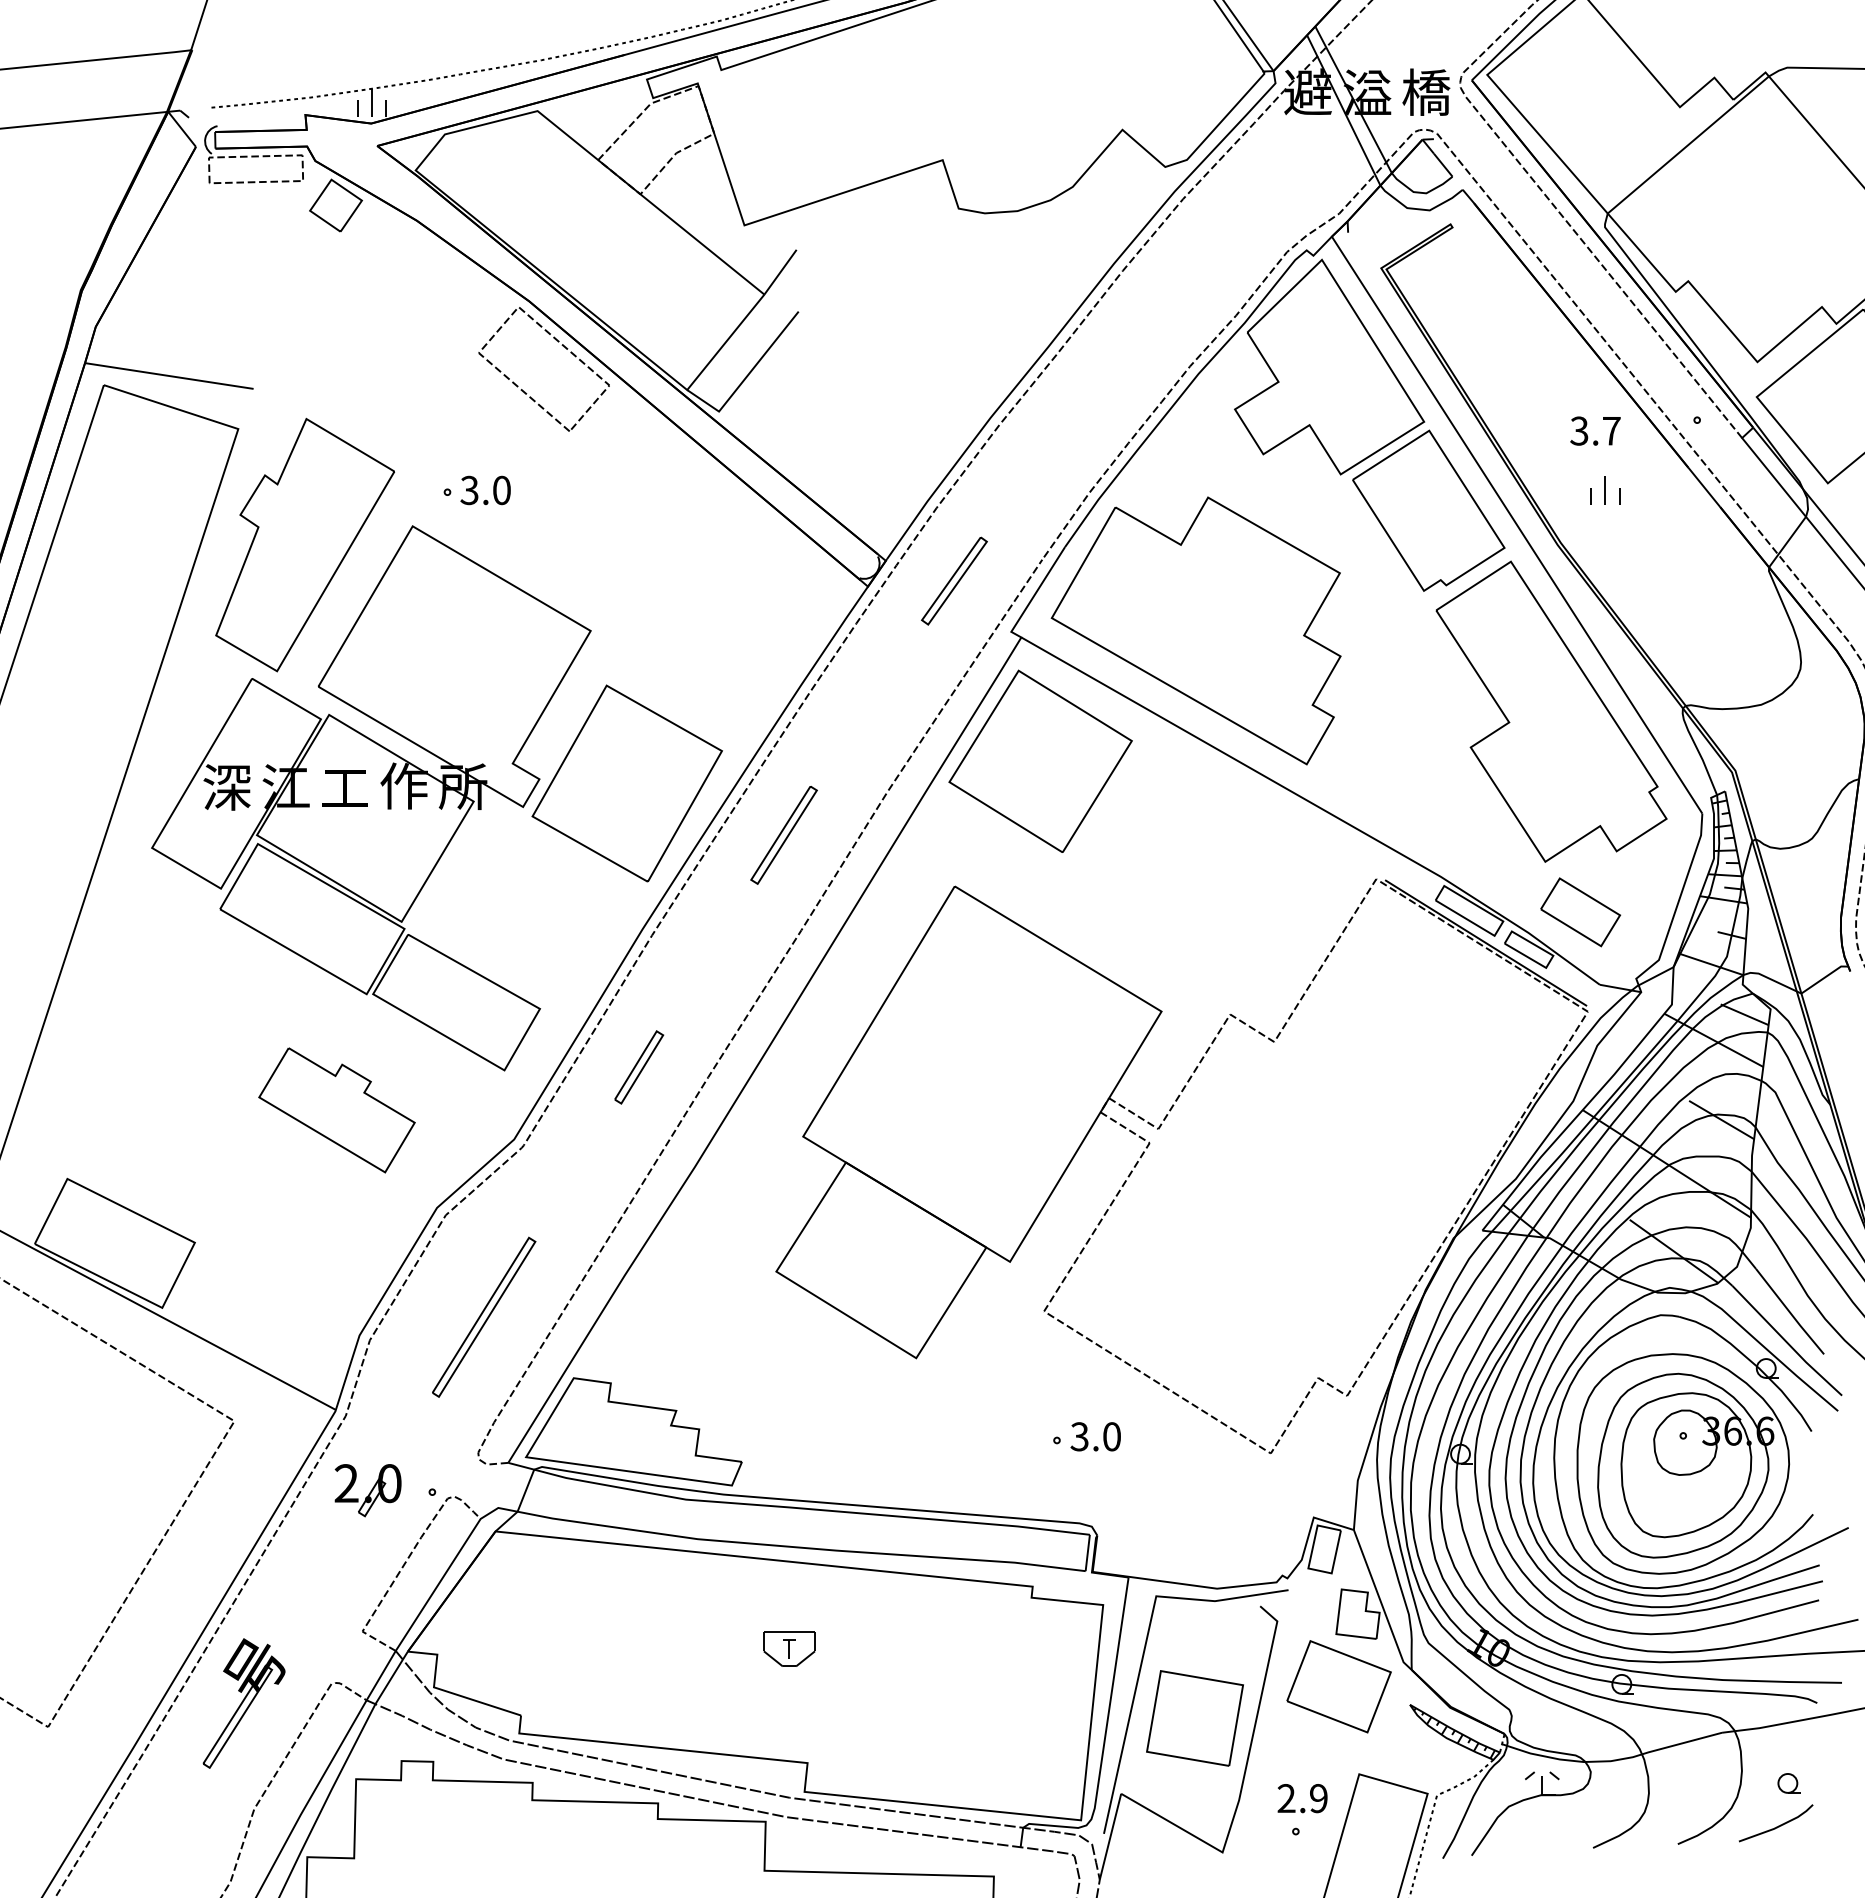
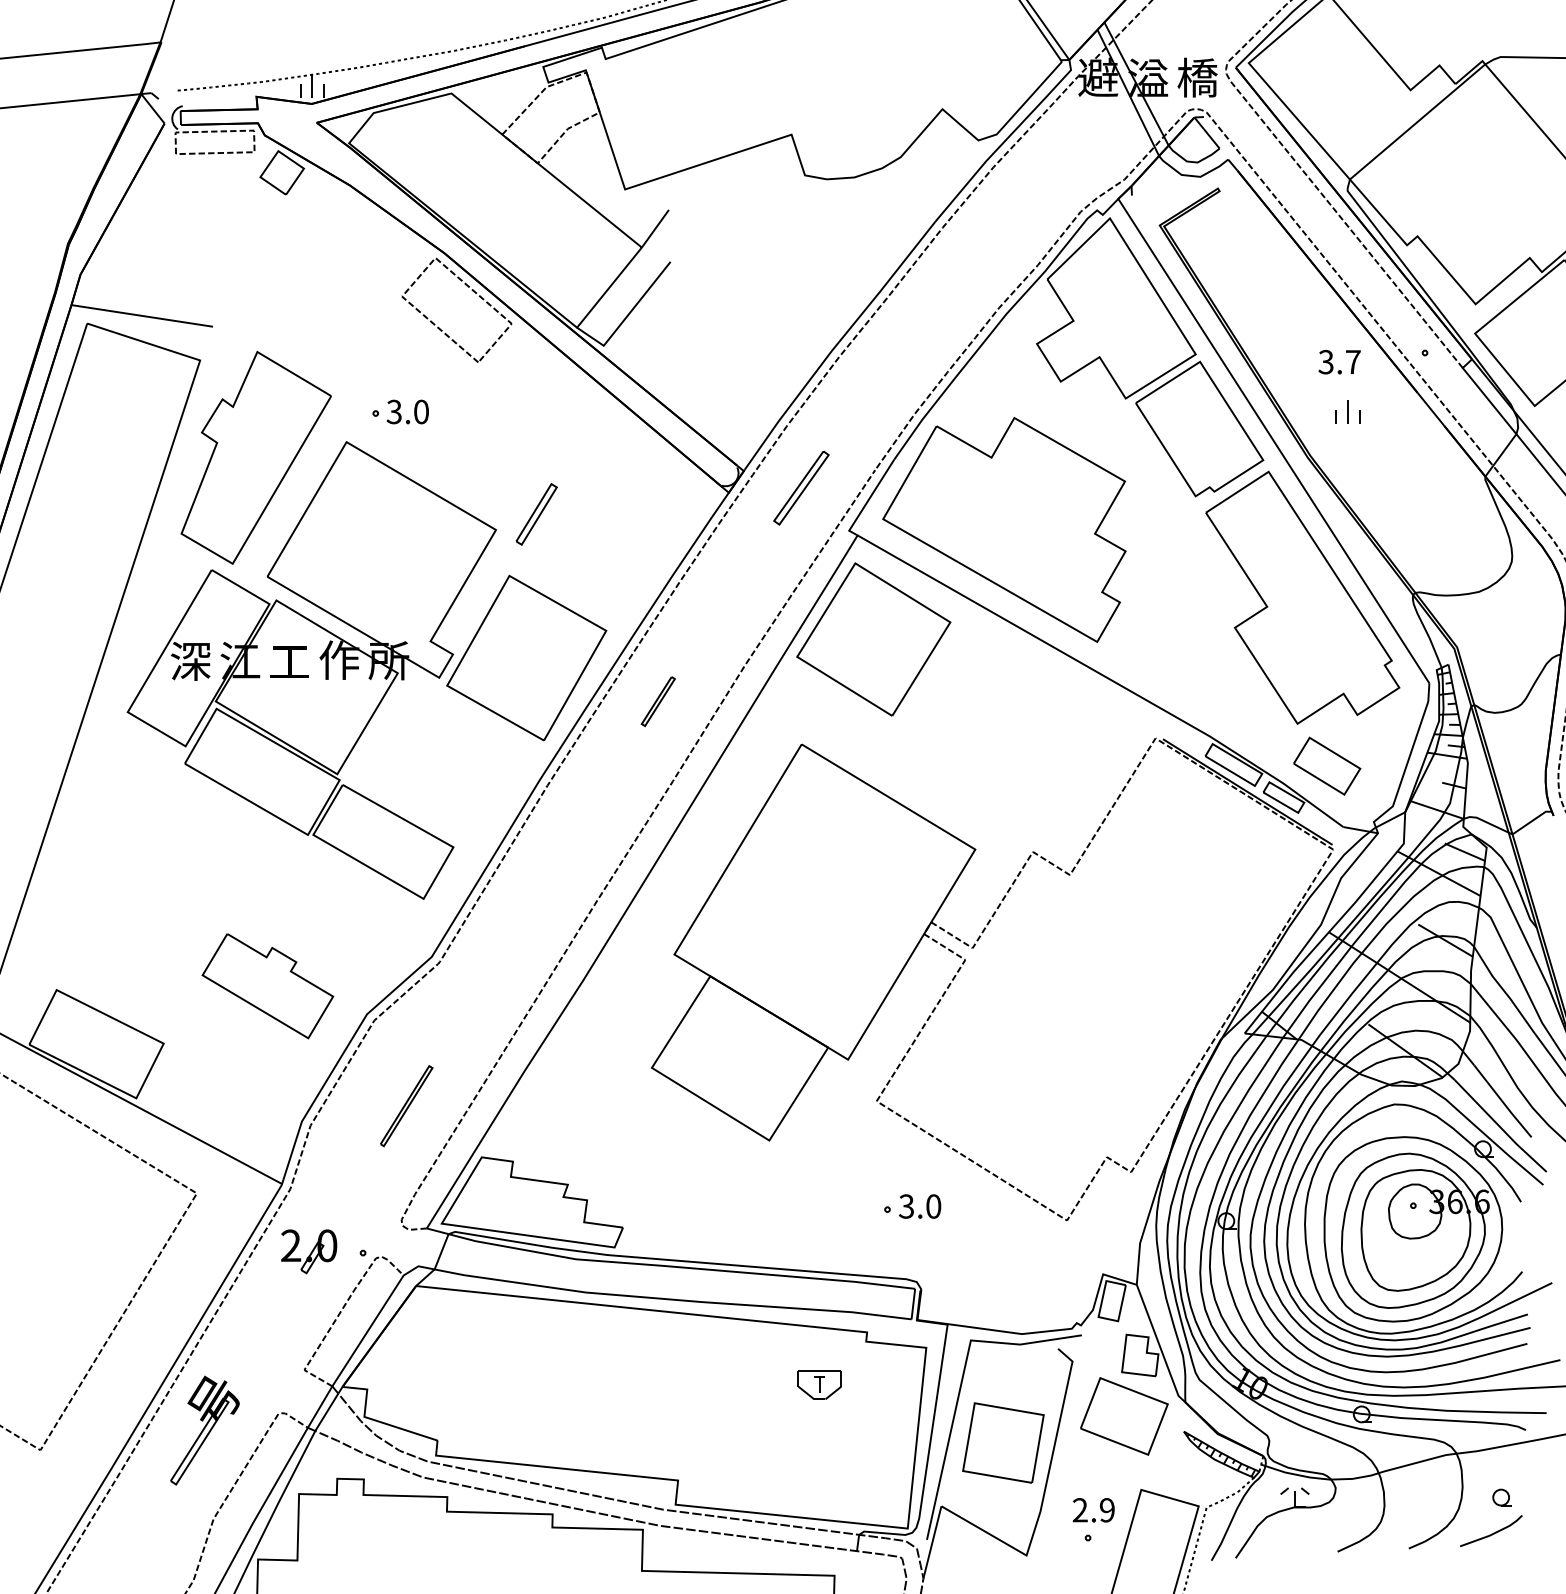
part: (783, 835) -> (657, 701), size x0.6
part: (639, 1067) -> (536, 514), moved
part: (336, 1110) -> (267, 986), moved
part: (484, 1316) -> (406, 1105), size x0.6
part: (789, 1648) -> (819, 1384), moved

